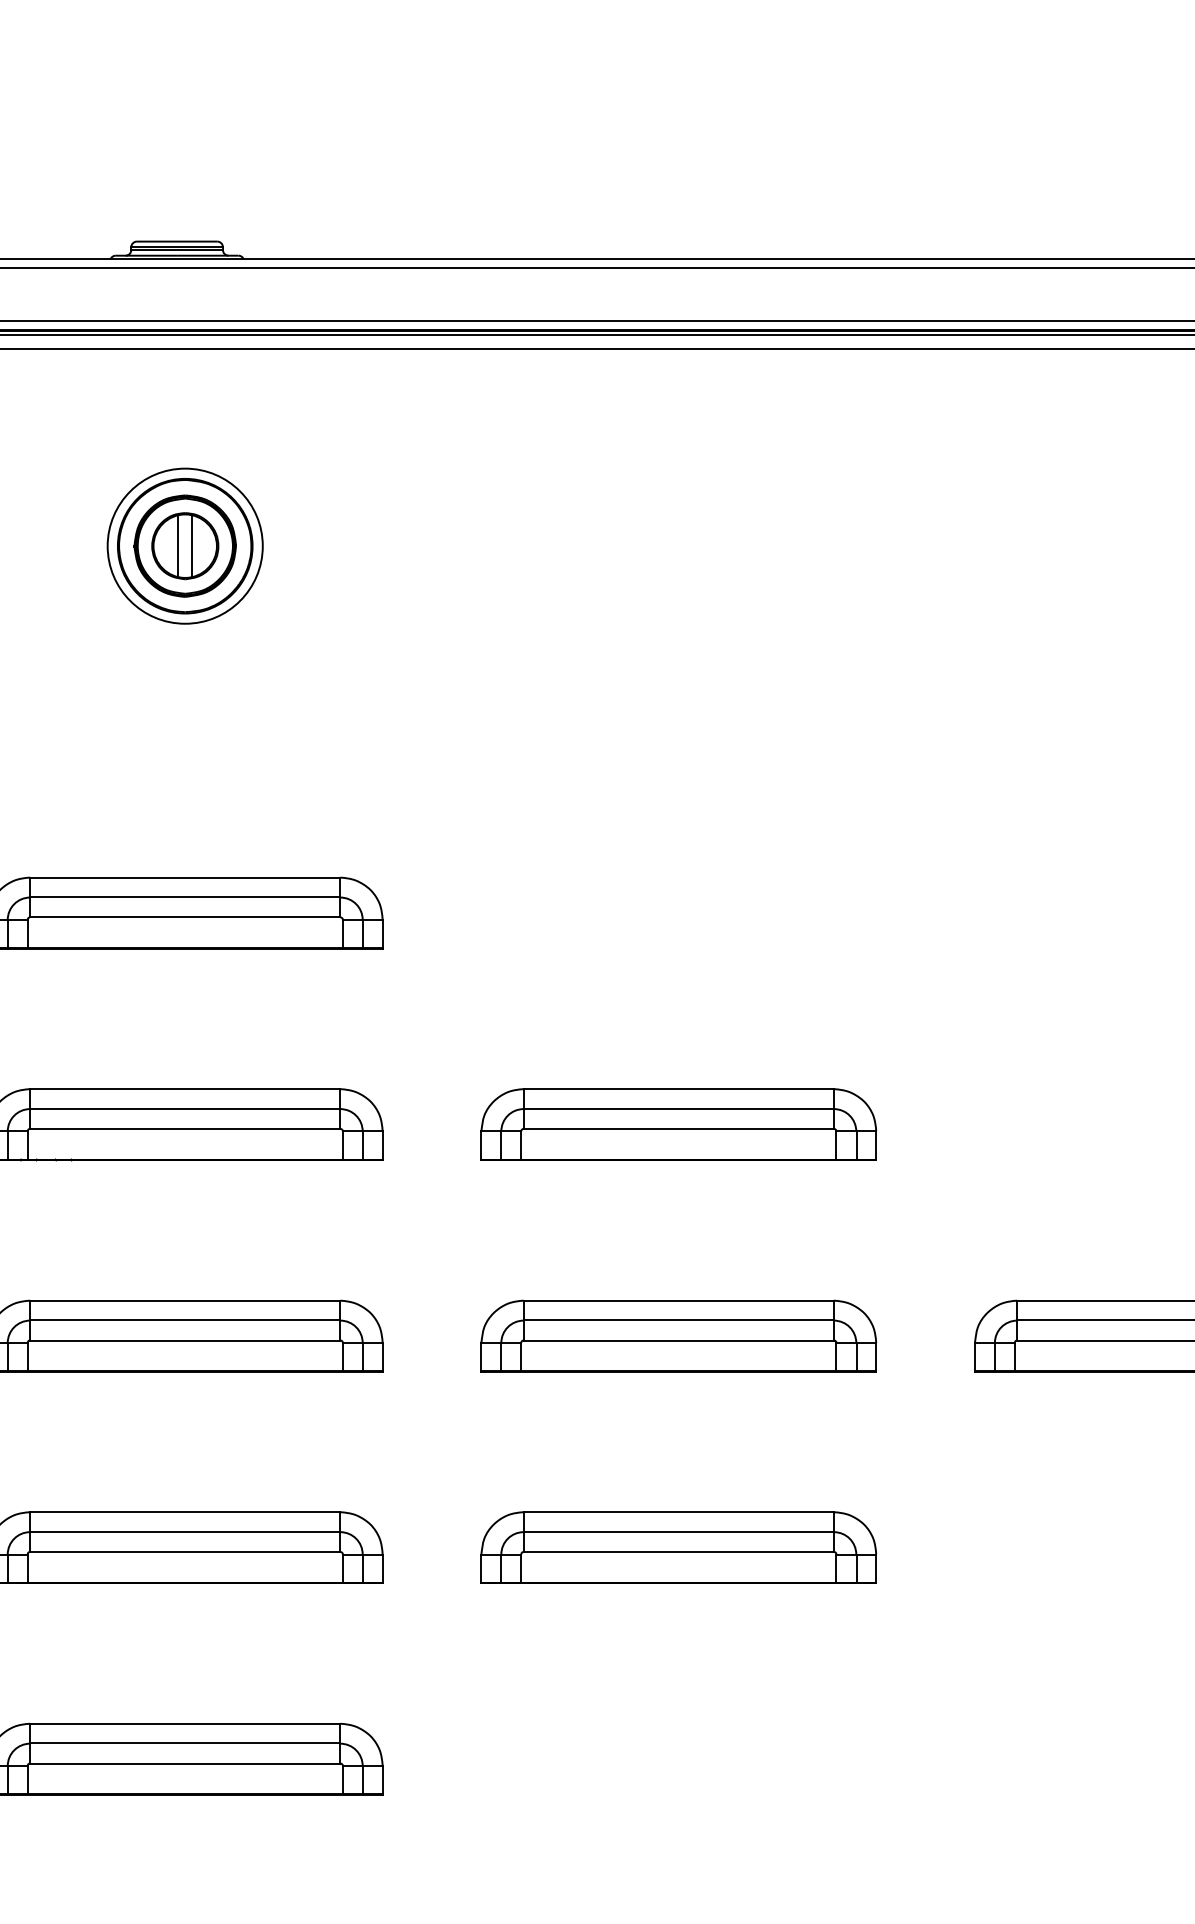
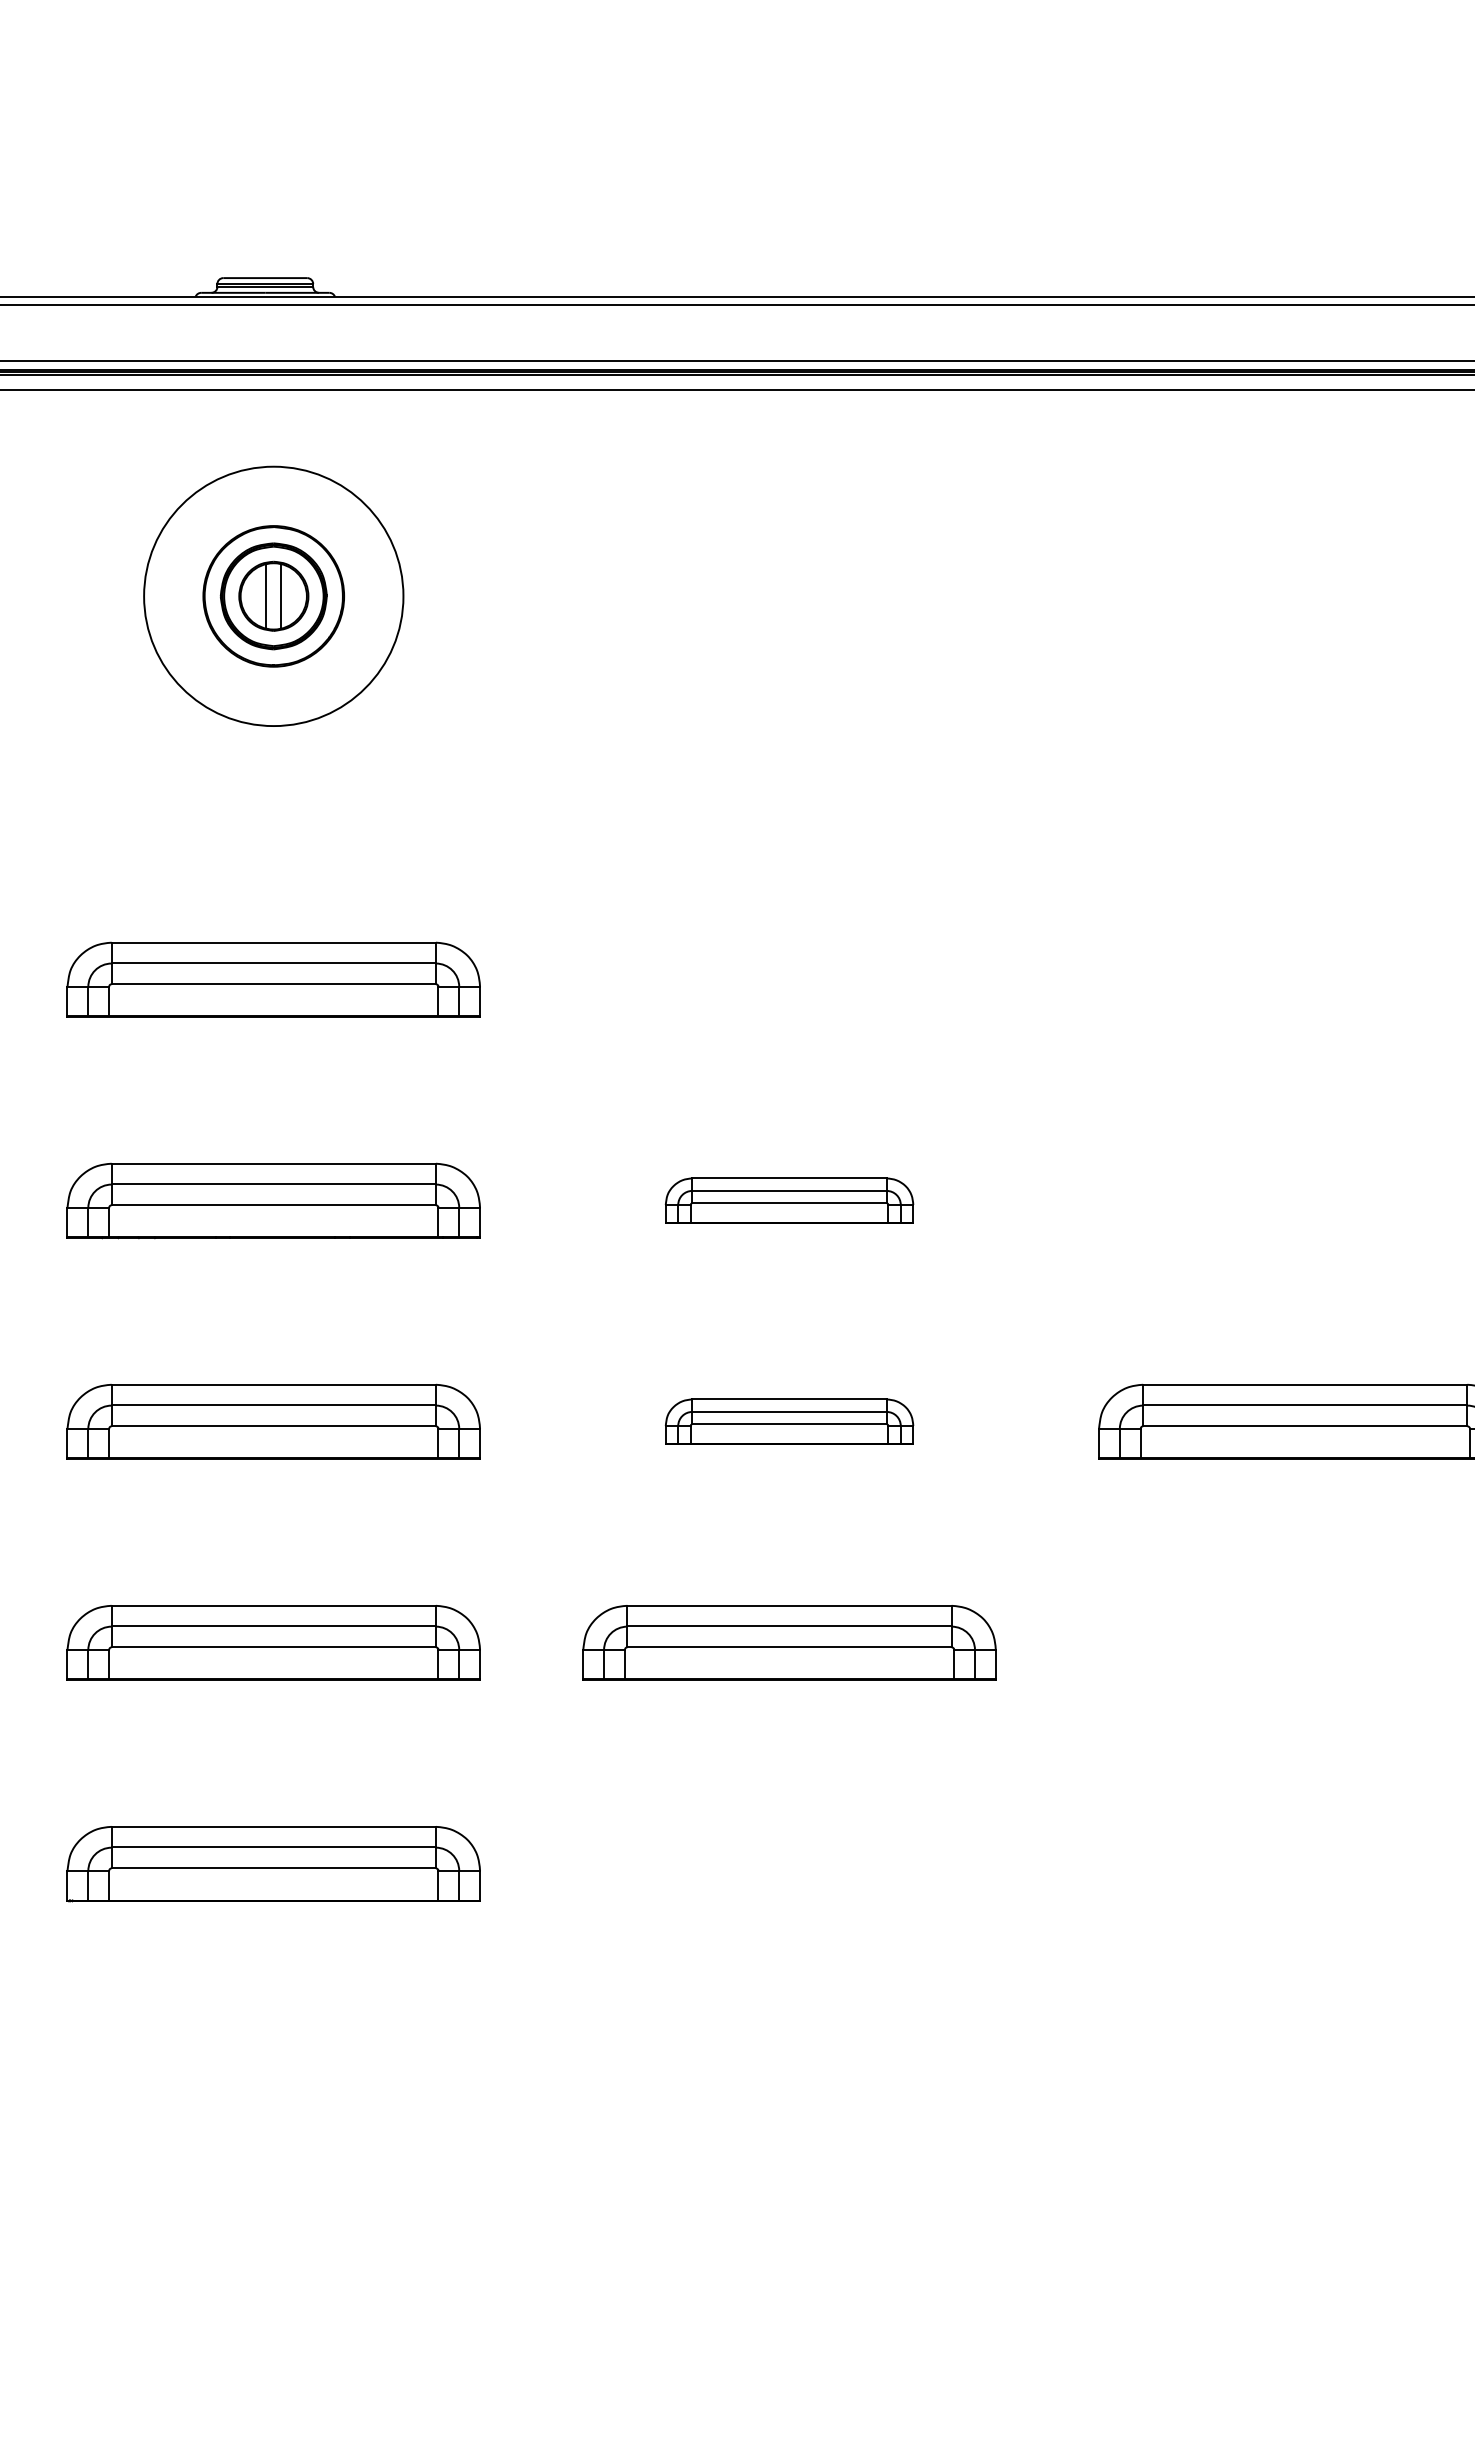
circle: (184, 546) -> (273, 596), size x1.6
part: (678, 1124) -> (789, 1200), size x0.6
part: (678, 1335) -> (789, 1421), size x0.6

